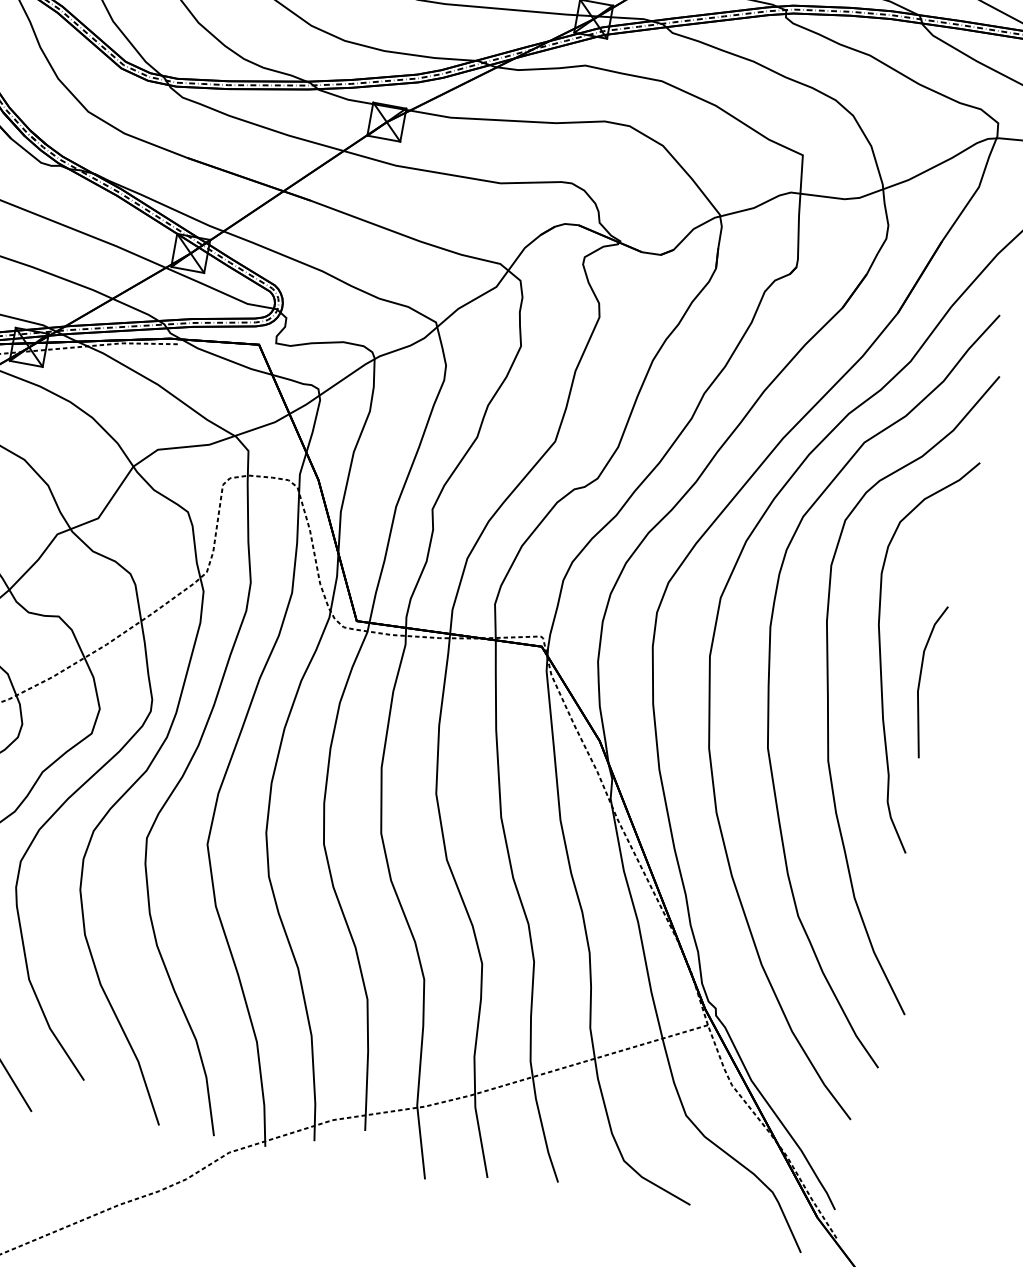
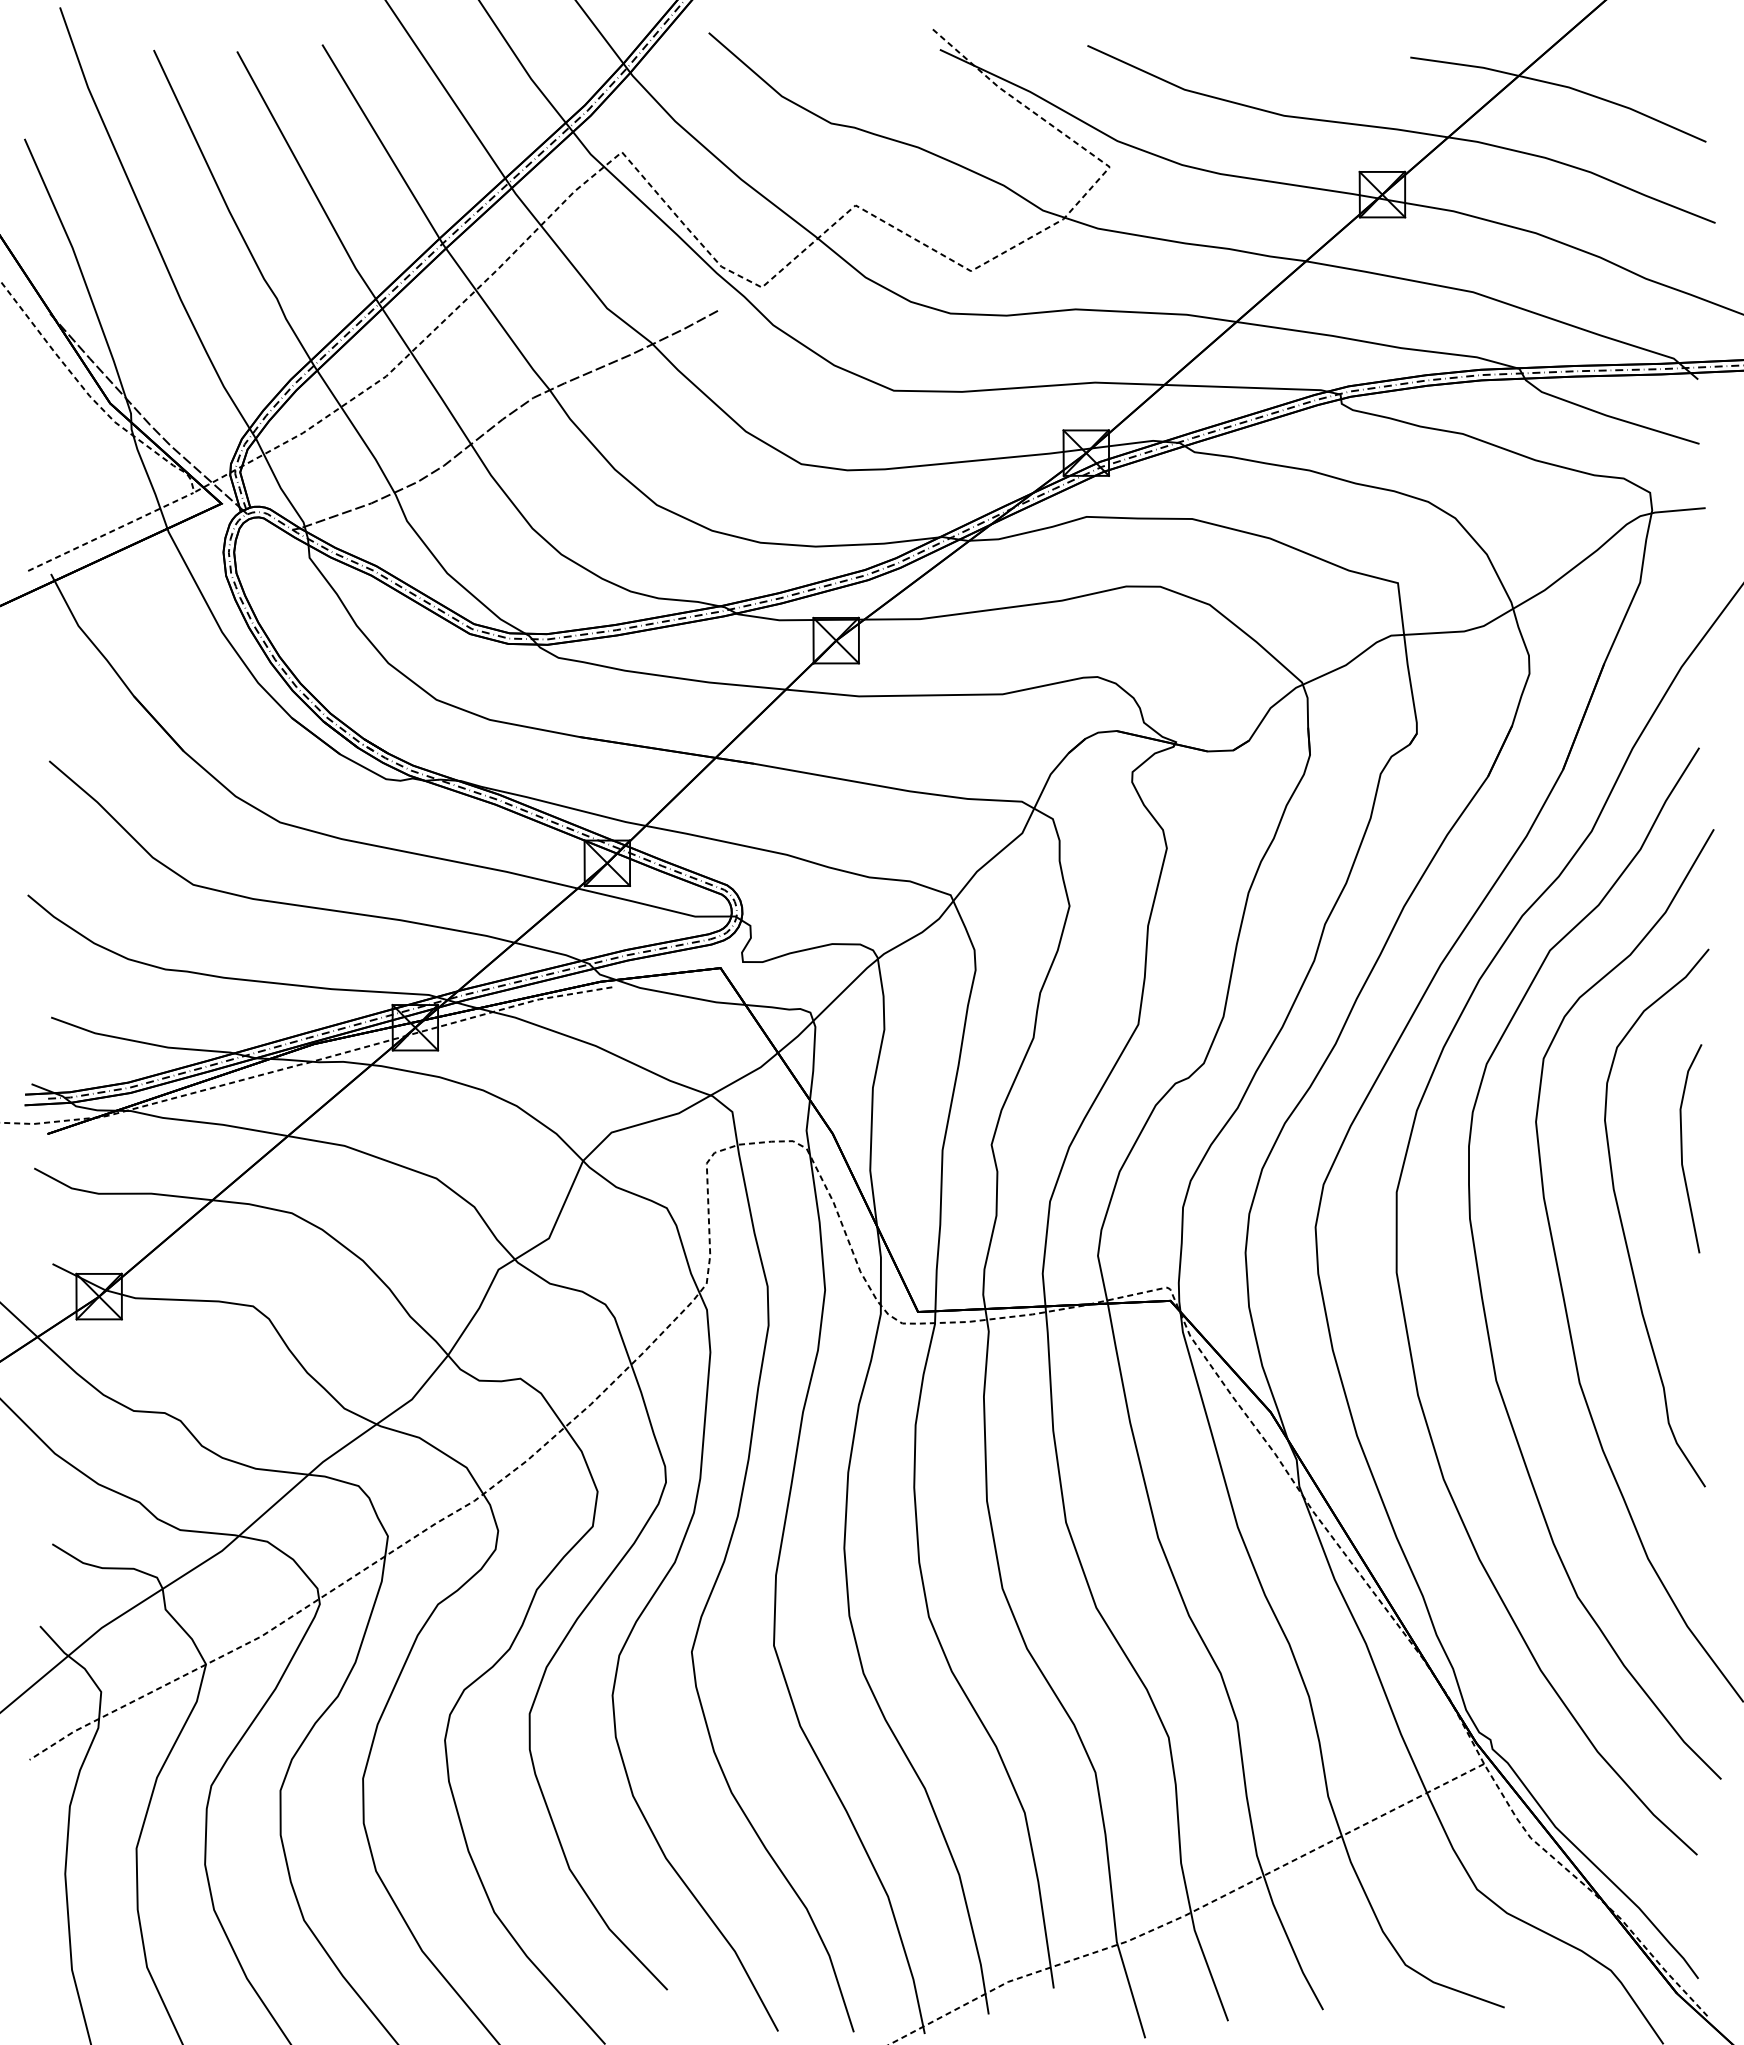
line: (920, 679) -> (1682, 1148), moved

